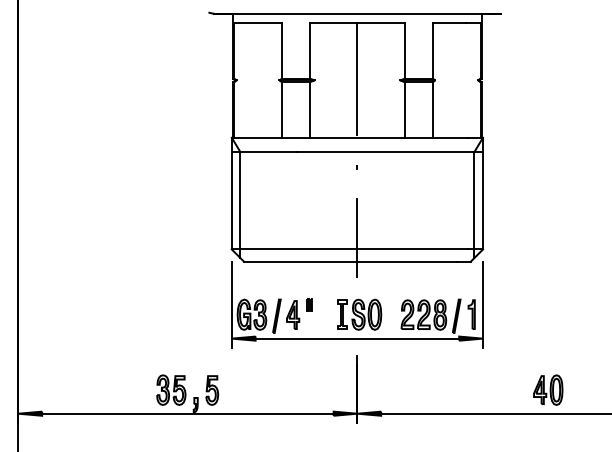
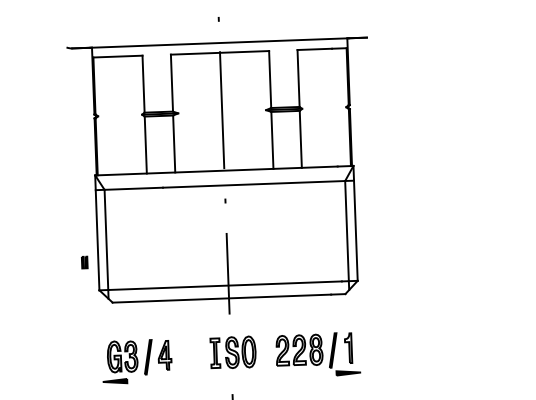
line: (231, 304) -> (101, 346), removed
part: (309, 304) -> (84, 262), moved
line: (482, 304) -> (359, 337), removed
line: (357, 338) -> (232, 377), removed

